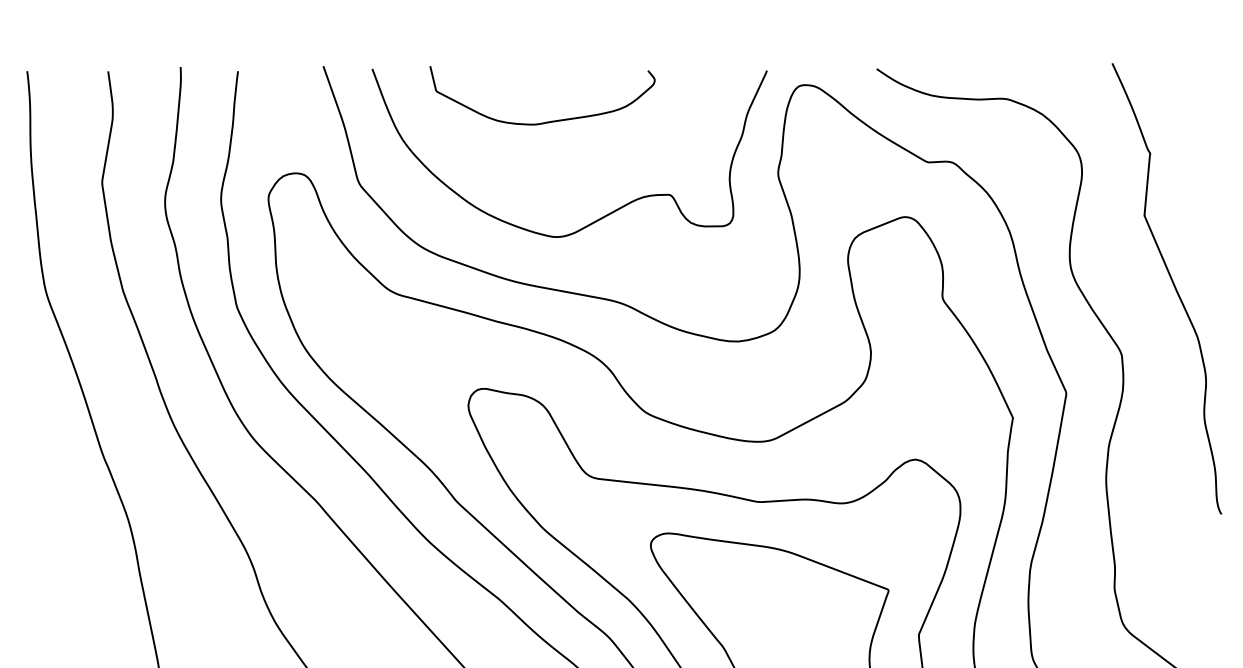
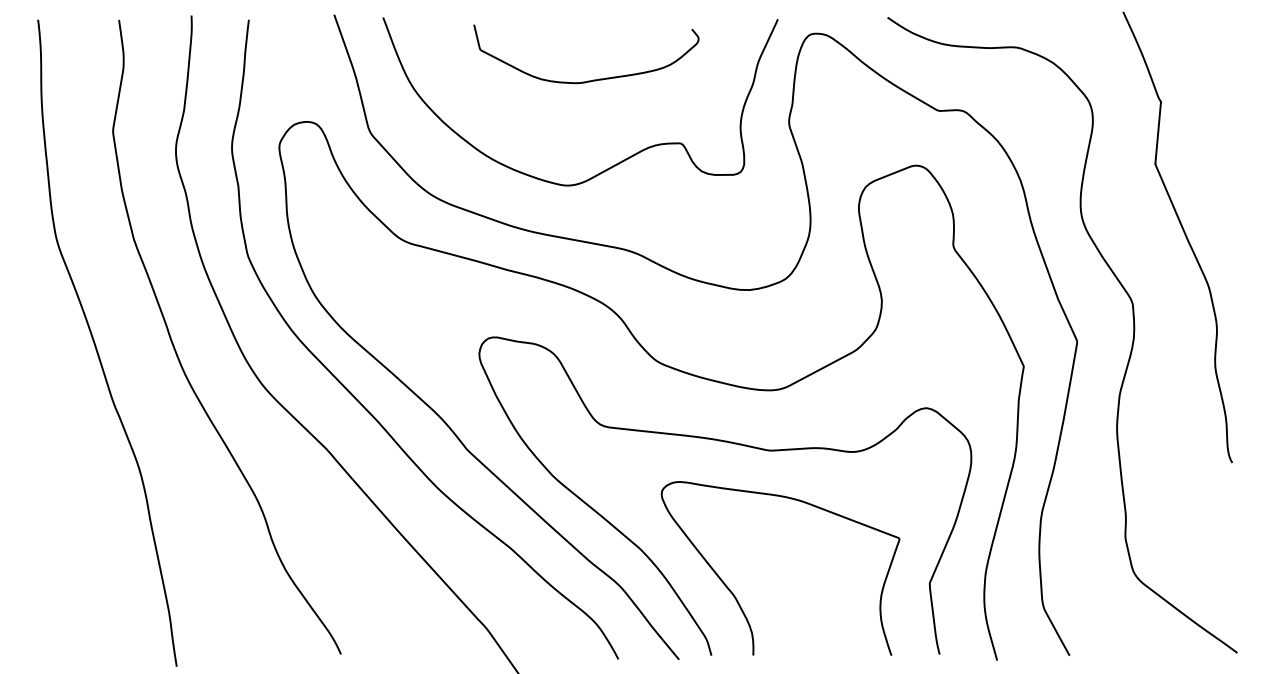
curve: (549, 120) -> (593, 79), moved

